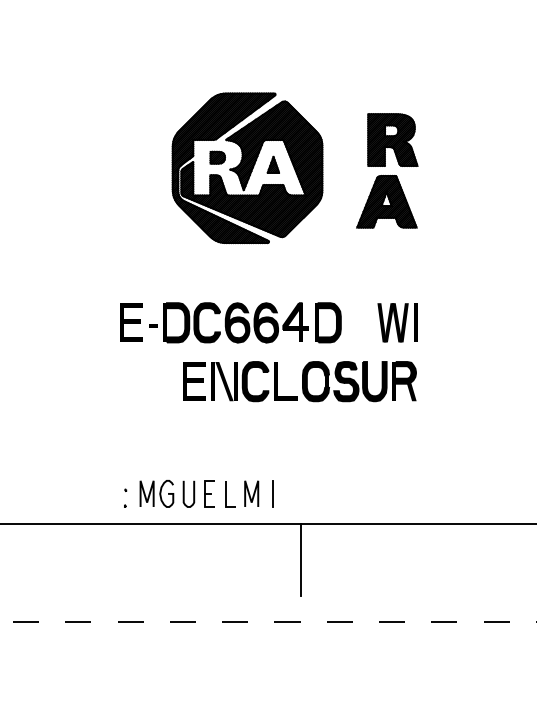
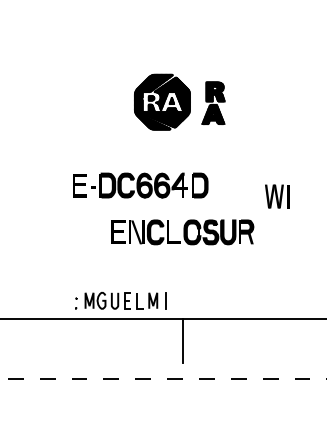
part: (294, 166) -> (179, 101), size x0.6
part: (230, 322) -> (140, 185), moved
part: (398, 322) -> (277, 196), moved

